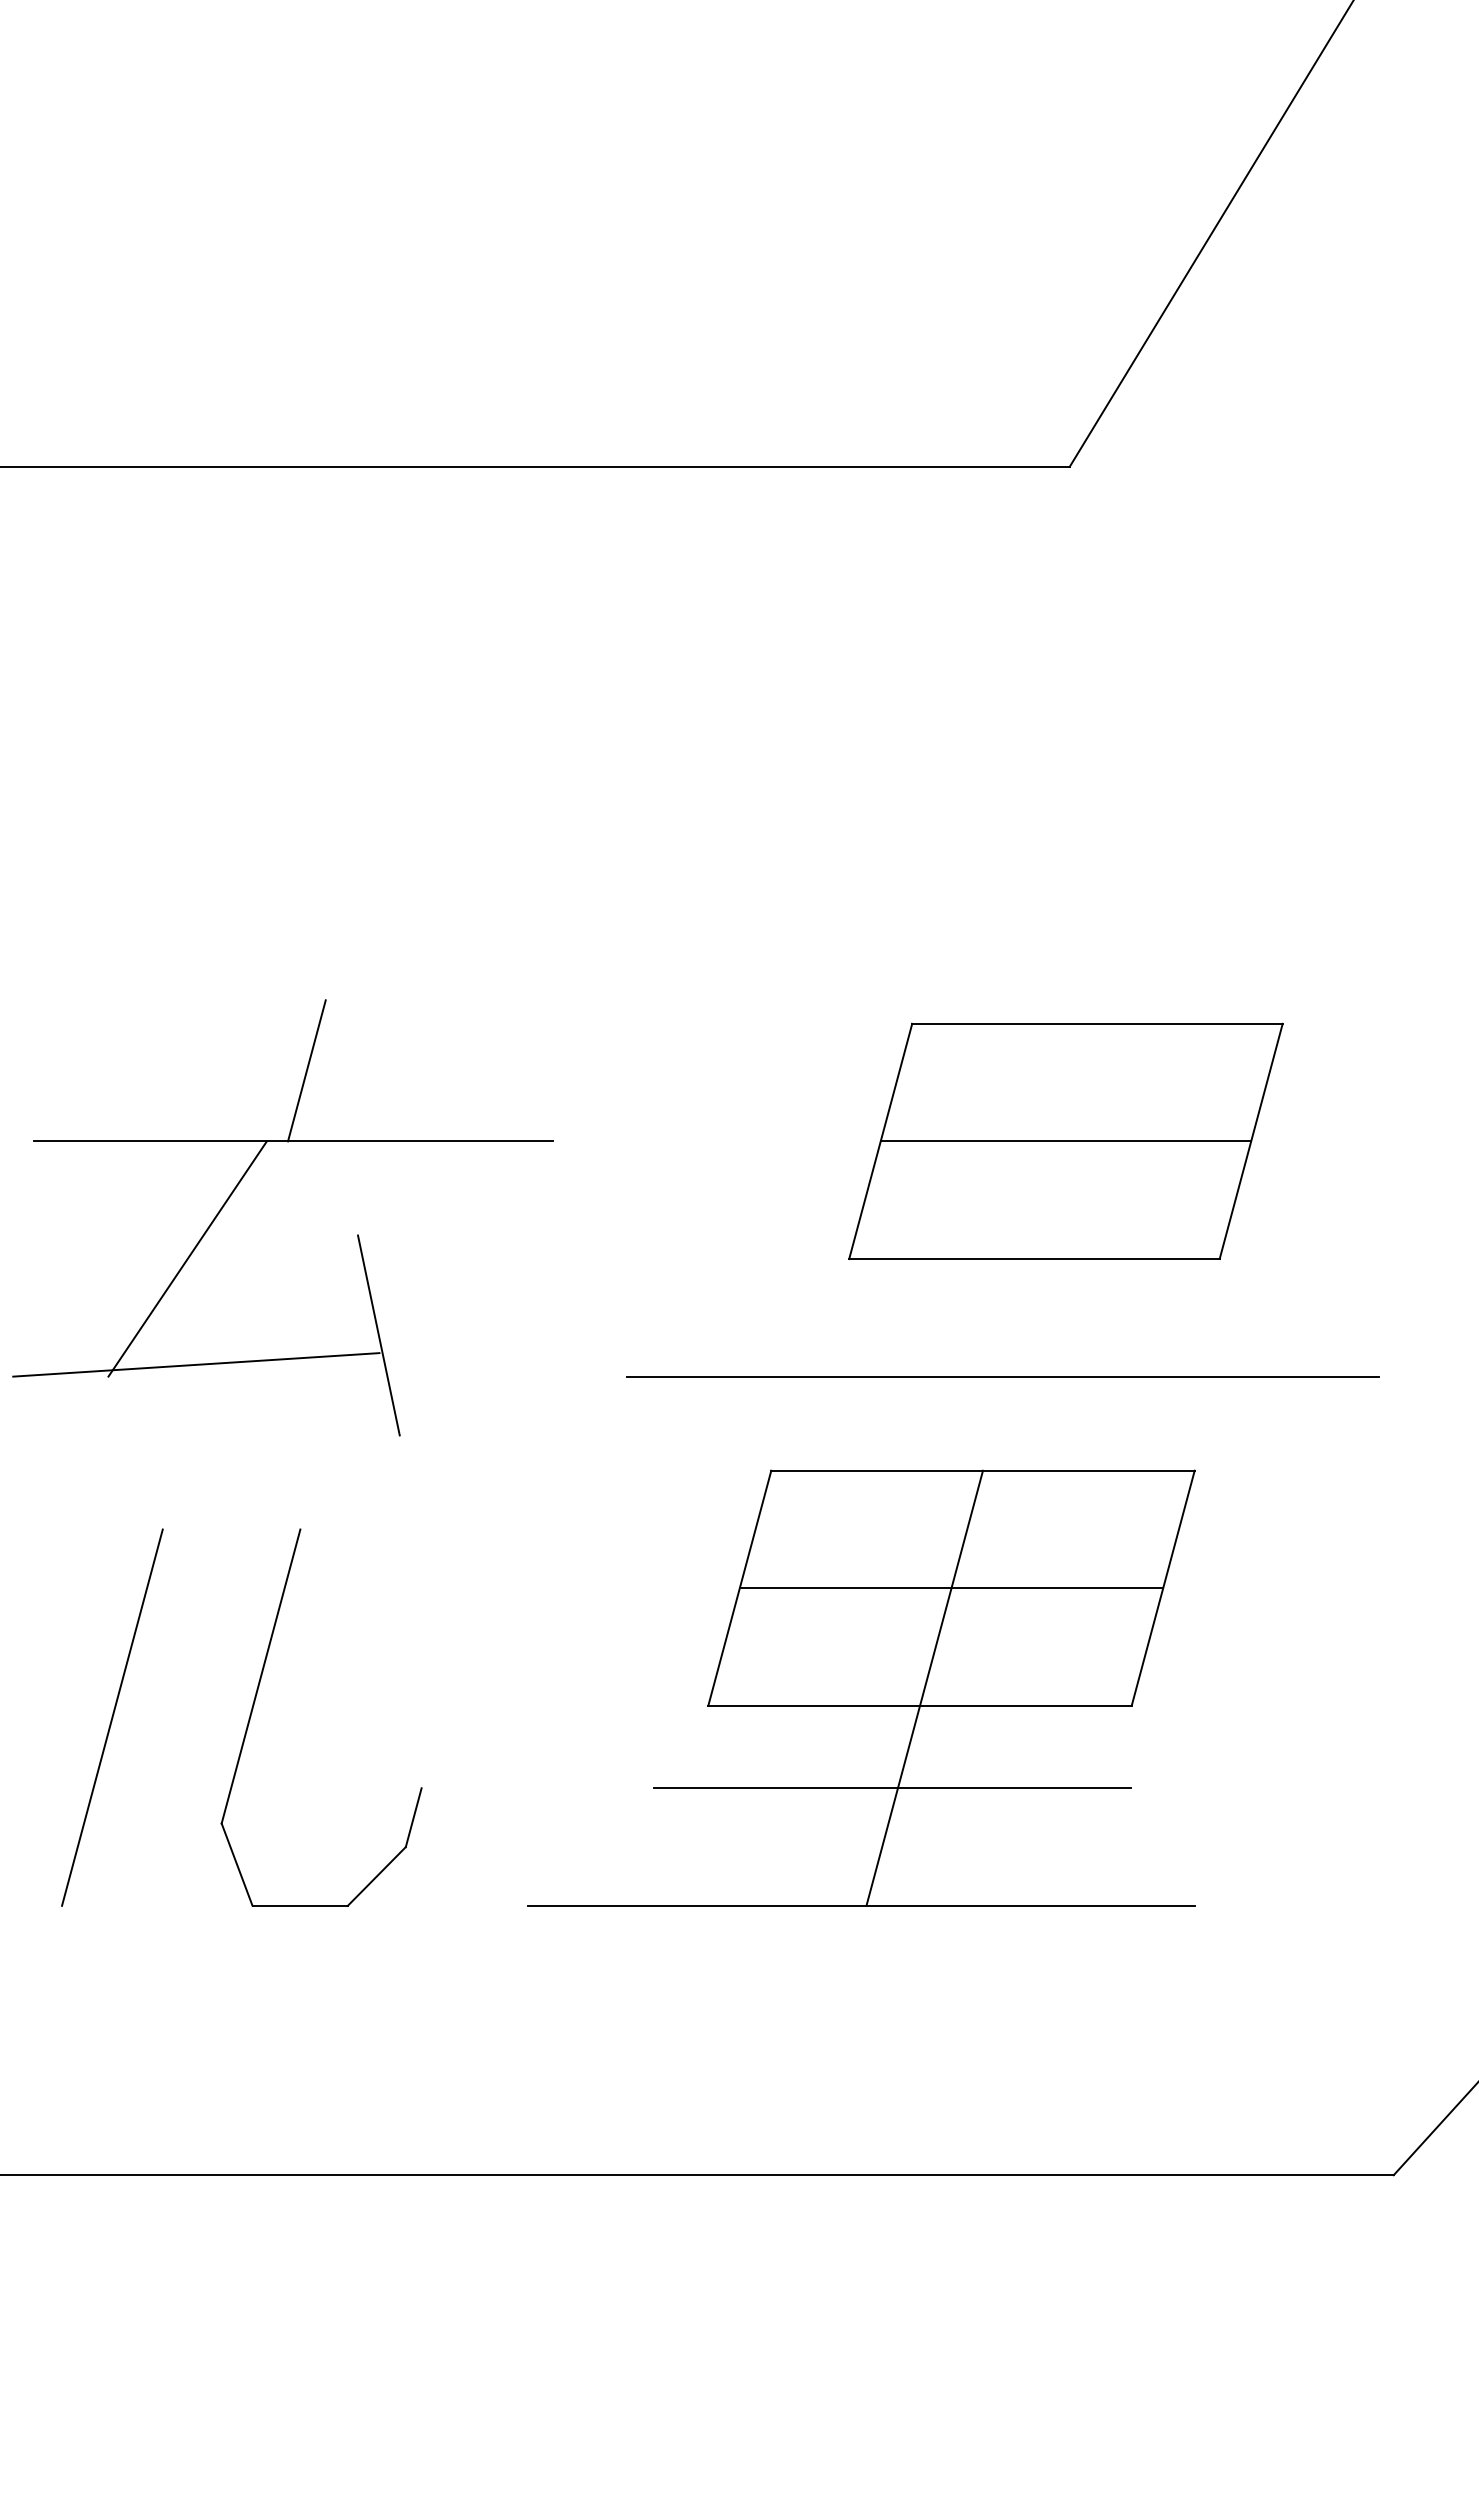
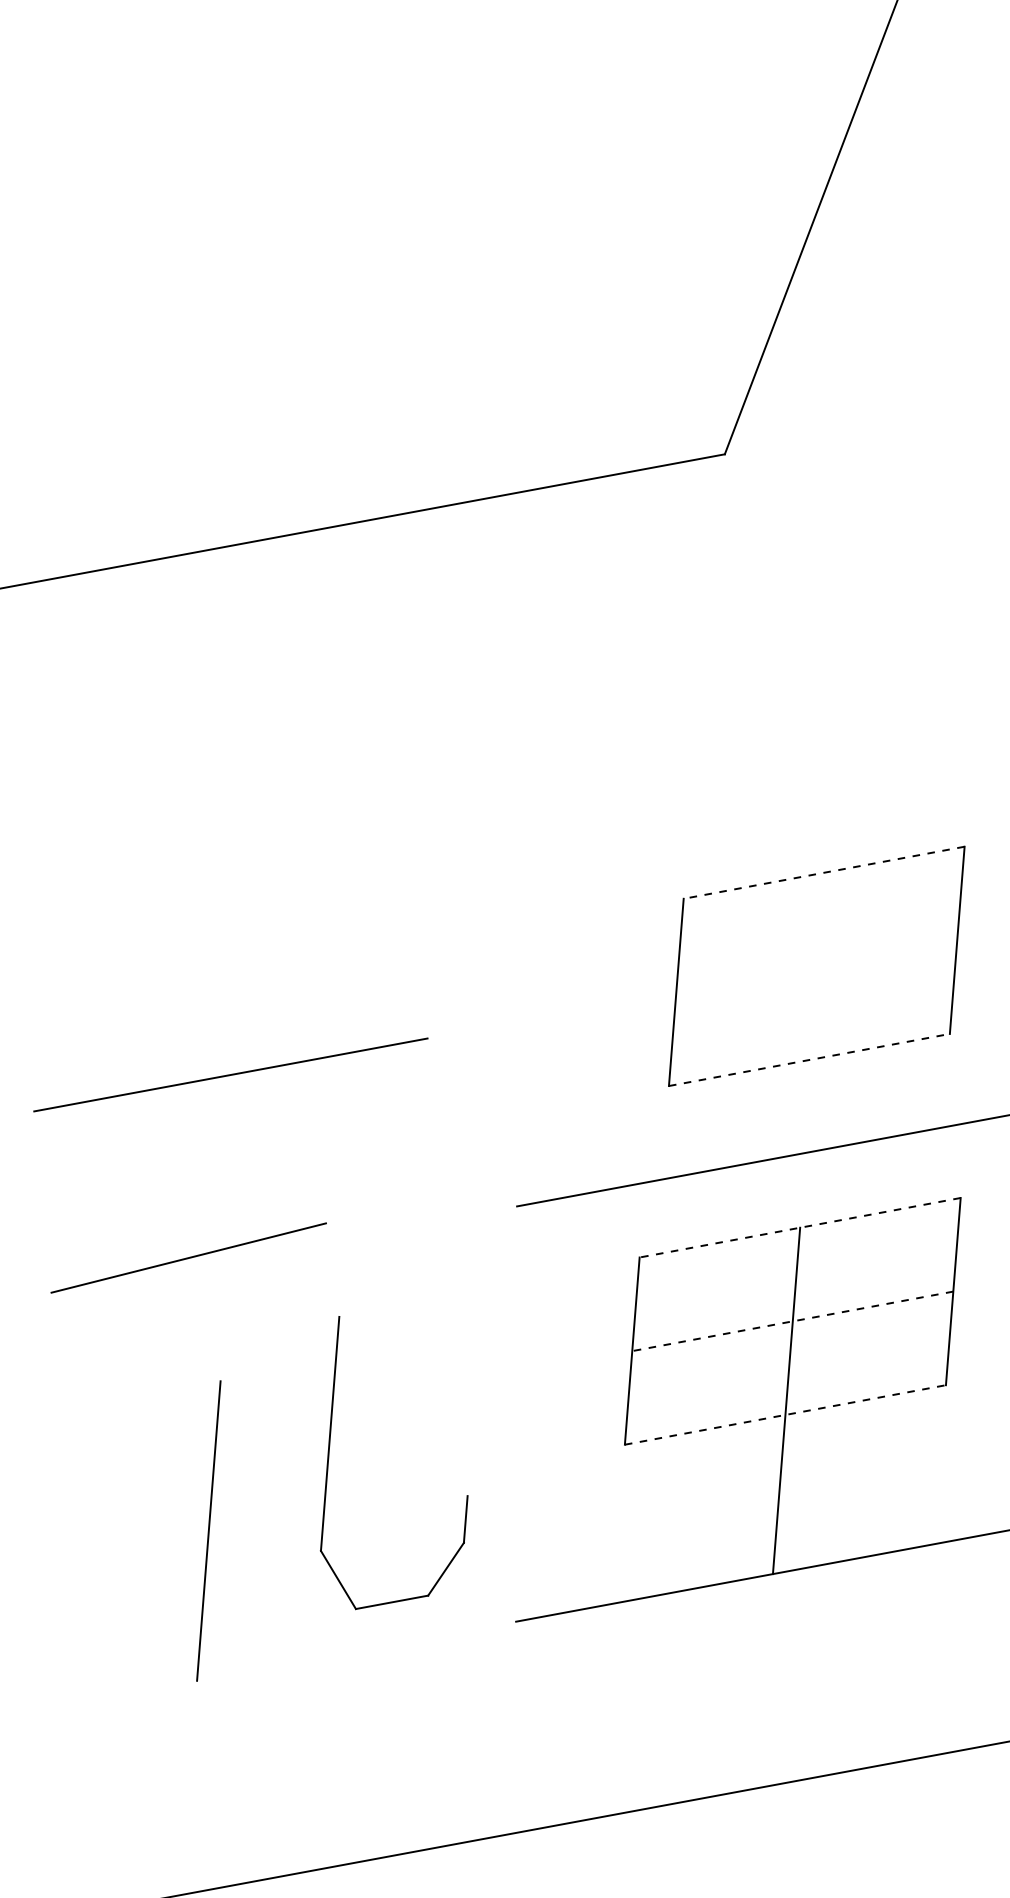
line: (1096, 1023) -> (823, 872), solid -> dashed
line: (306, 1070) -> (230, 1019), removed
line: (1065, 1141) -> (816, 966), removed
line: (187, 1258) -> (167, 1178), removed
line: (1034, 1259) -> (809, 1060), solid -> dashed
line: (378, 1335) -> (322, 1210), removed
line: (983, 1470) -> (800, 1227), solid -> dashed
line: (951, 1588) -> (792, 1321), solid -> dashed
part: (256, 1698) -> (329, 1451), moved
line: (919, 1705) -> (785, 1414), solid -> dashed
line: (112, 1717) -> (208, 1530), moved
line: (892, 1788) -> (776, 1481), removed

